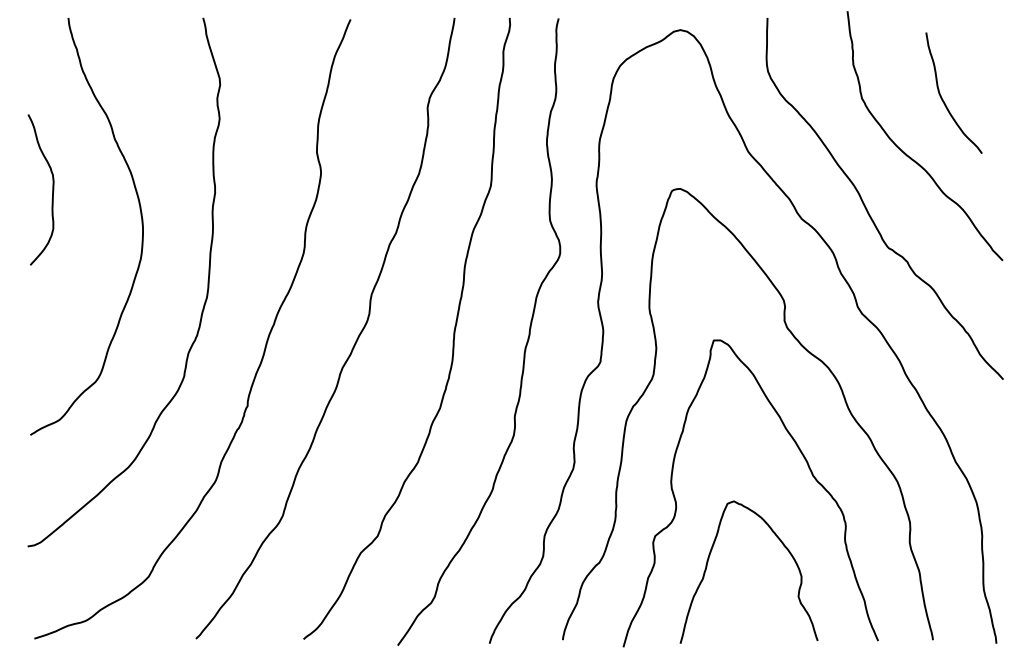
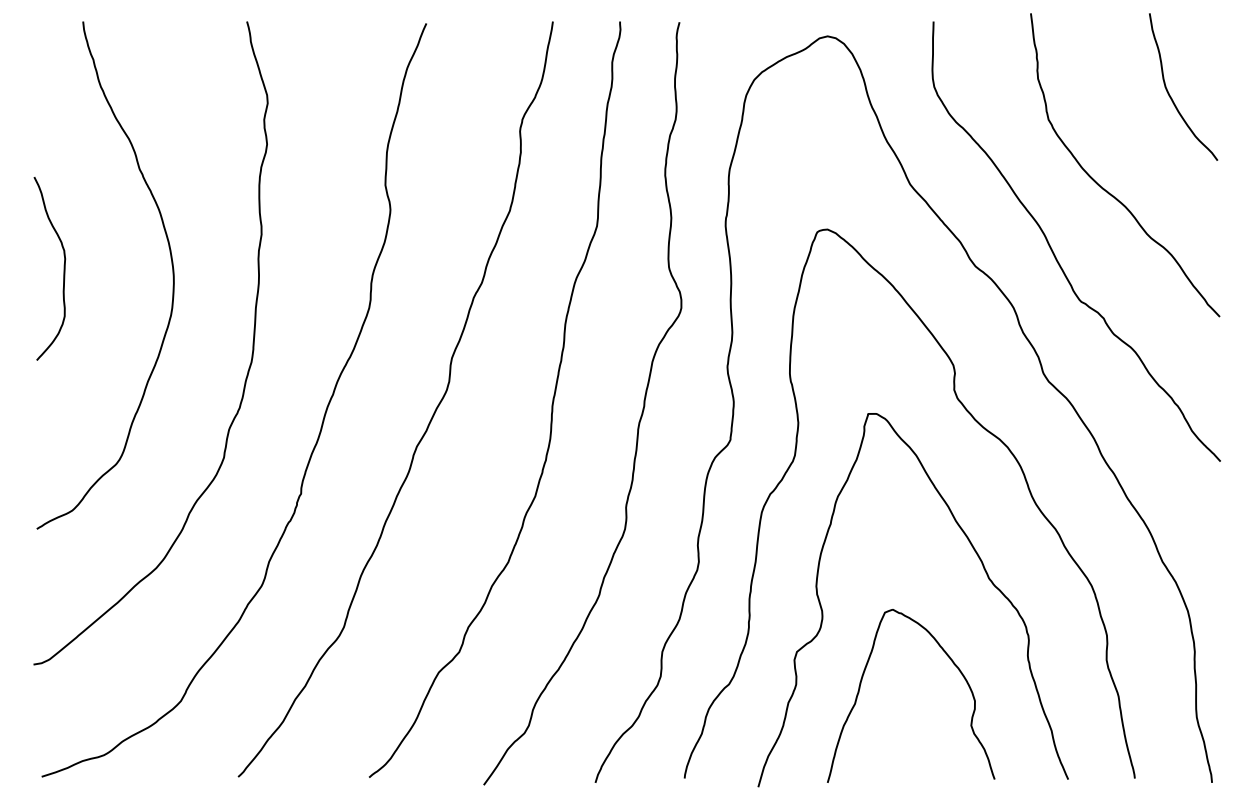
curve: (941, 95) -> (1168, 90), moved
curve: (52, 189) -> (63, 268), moved

